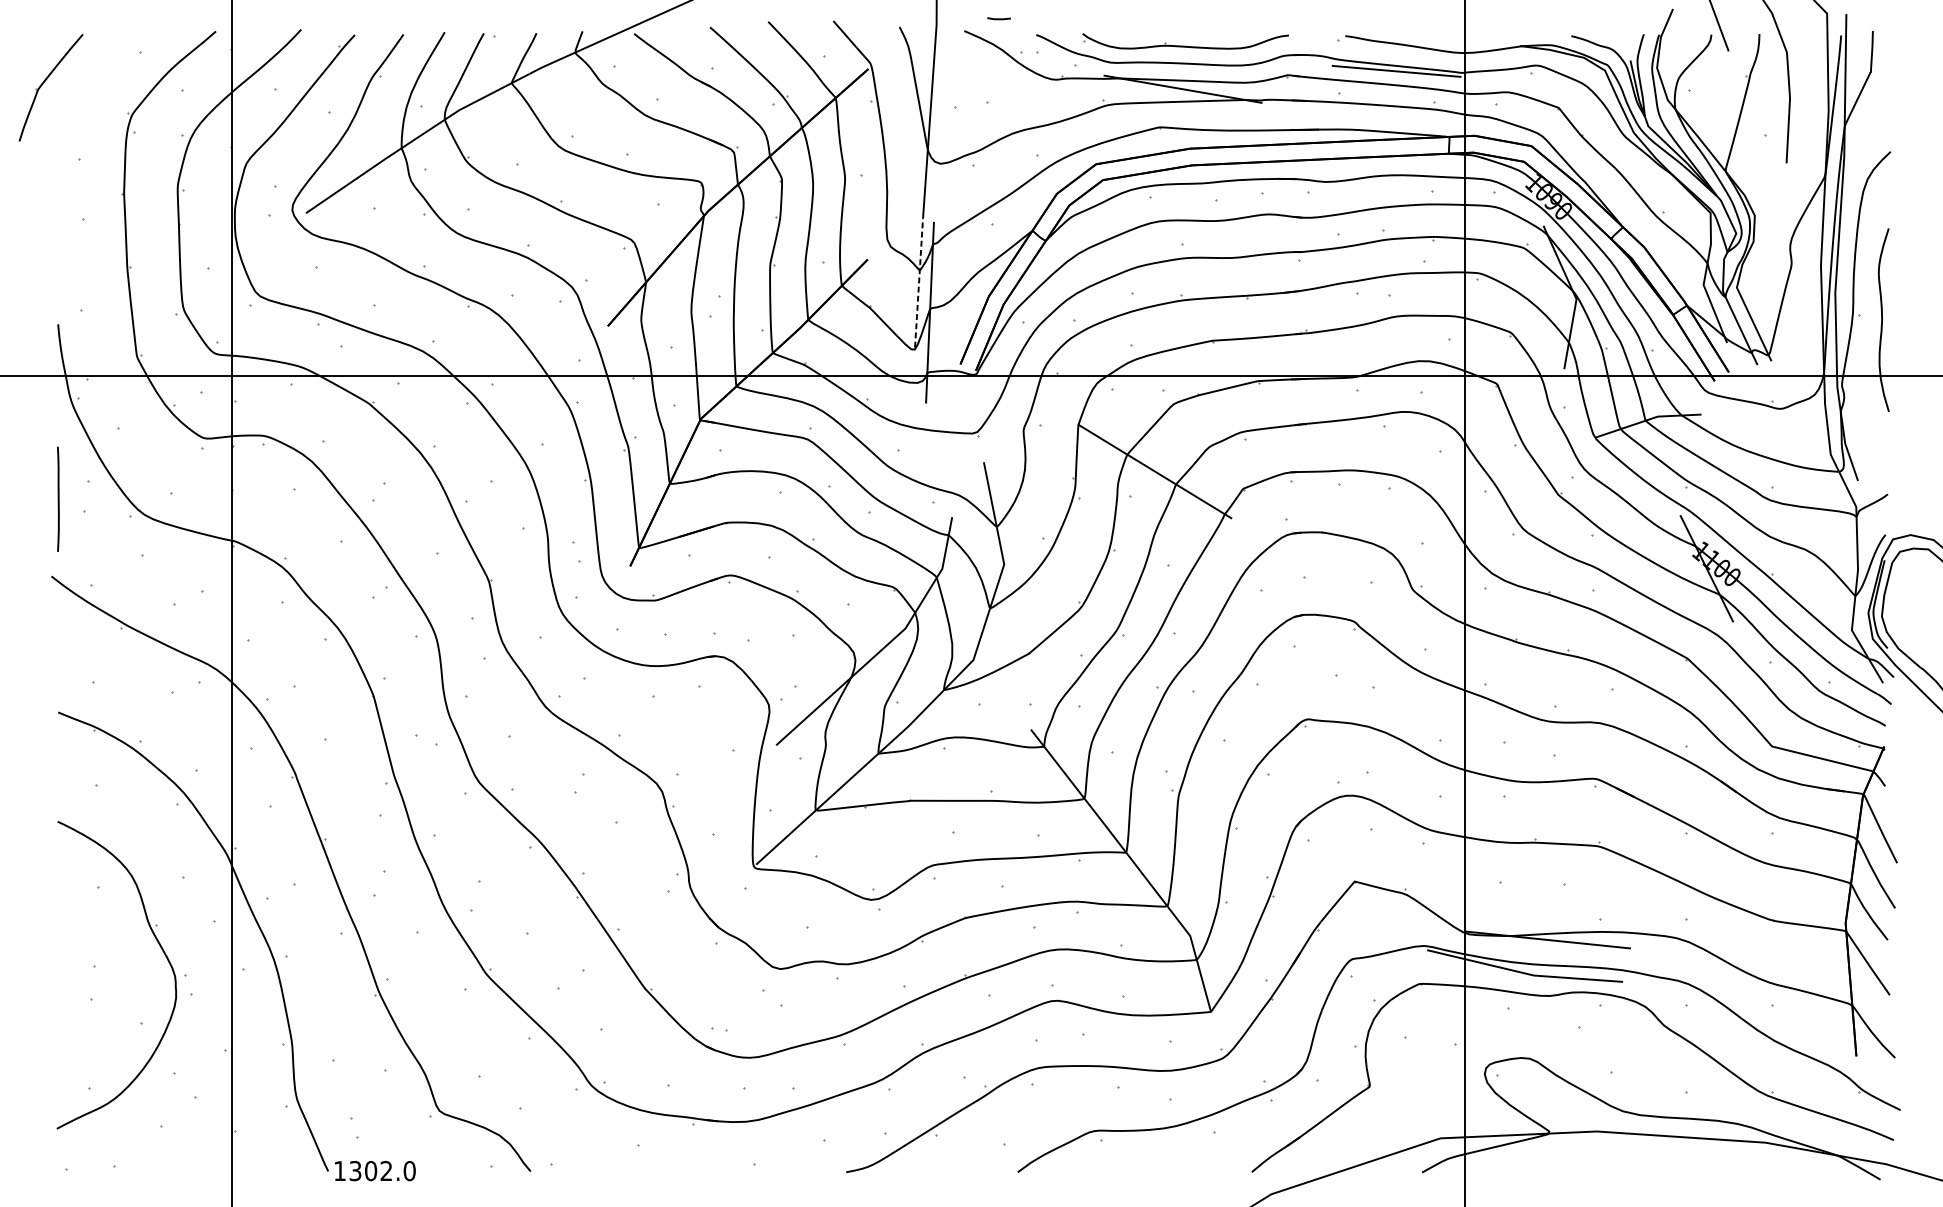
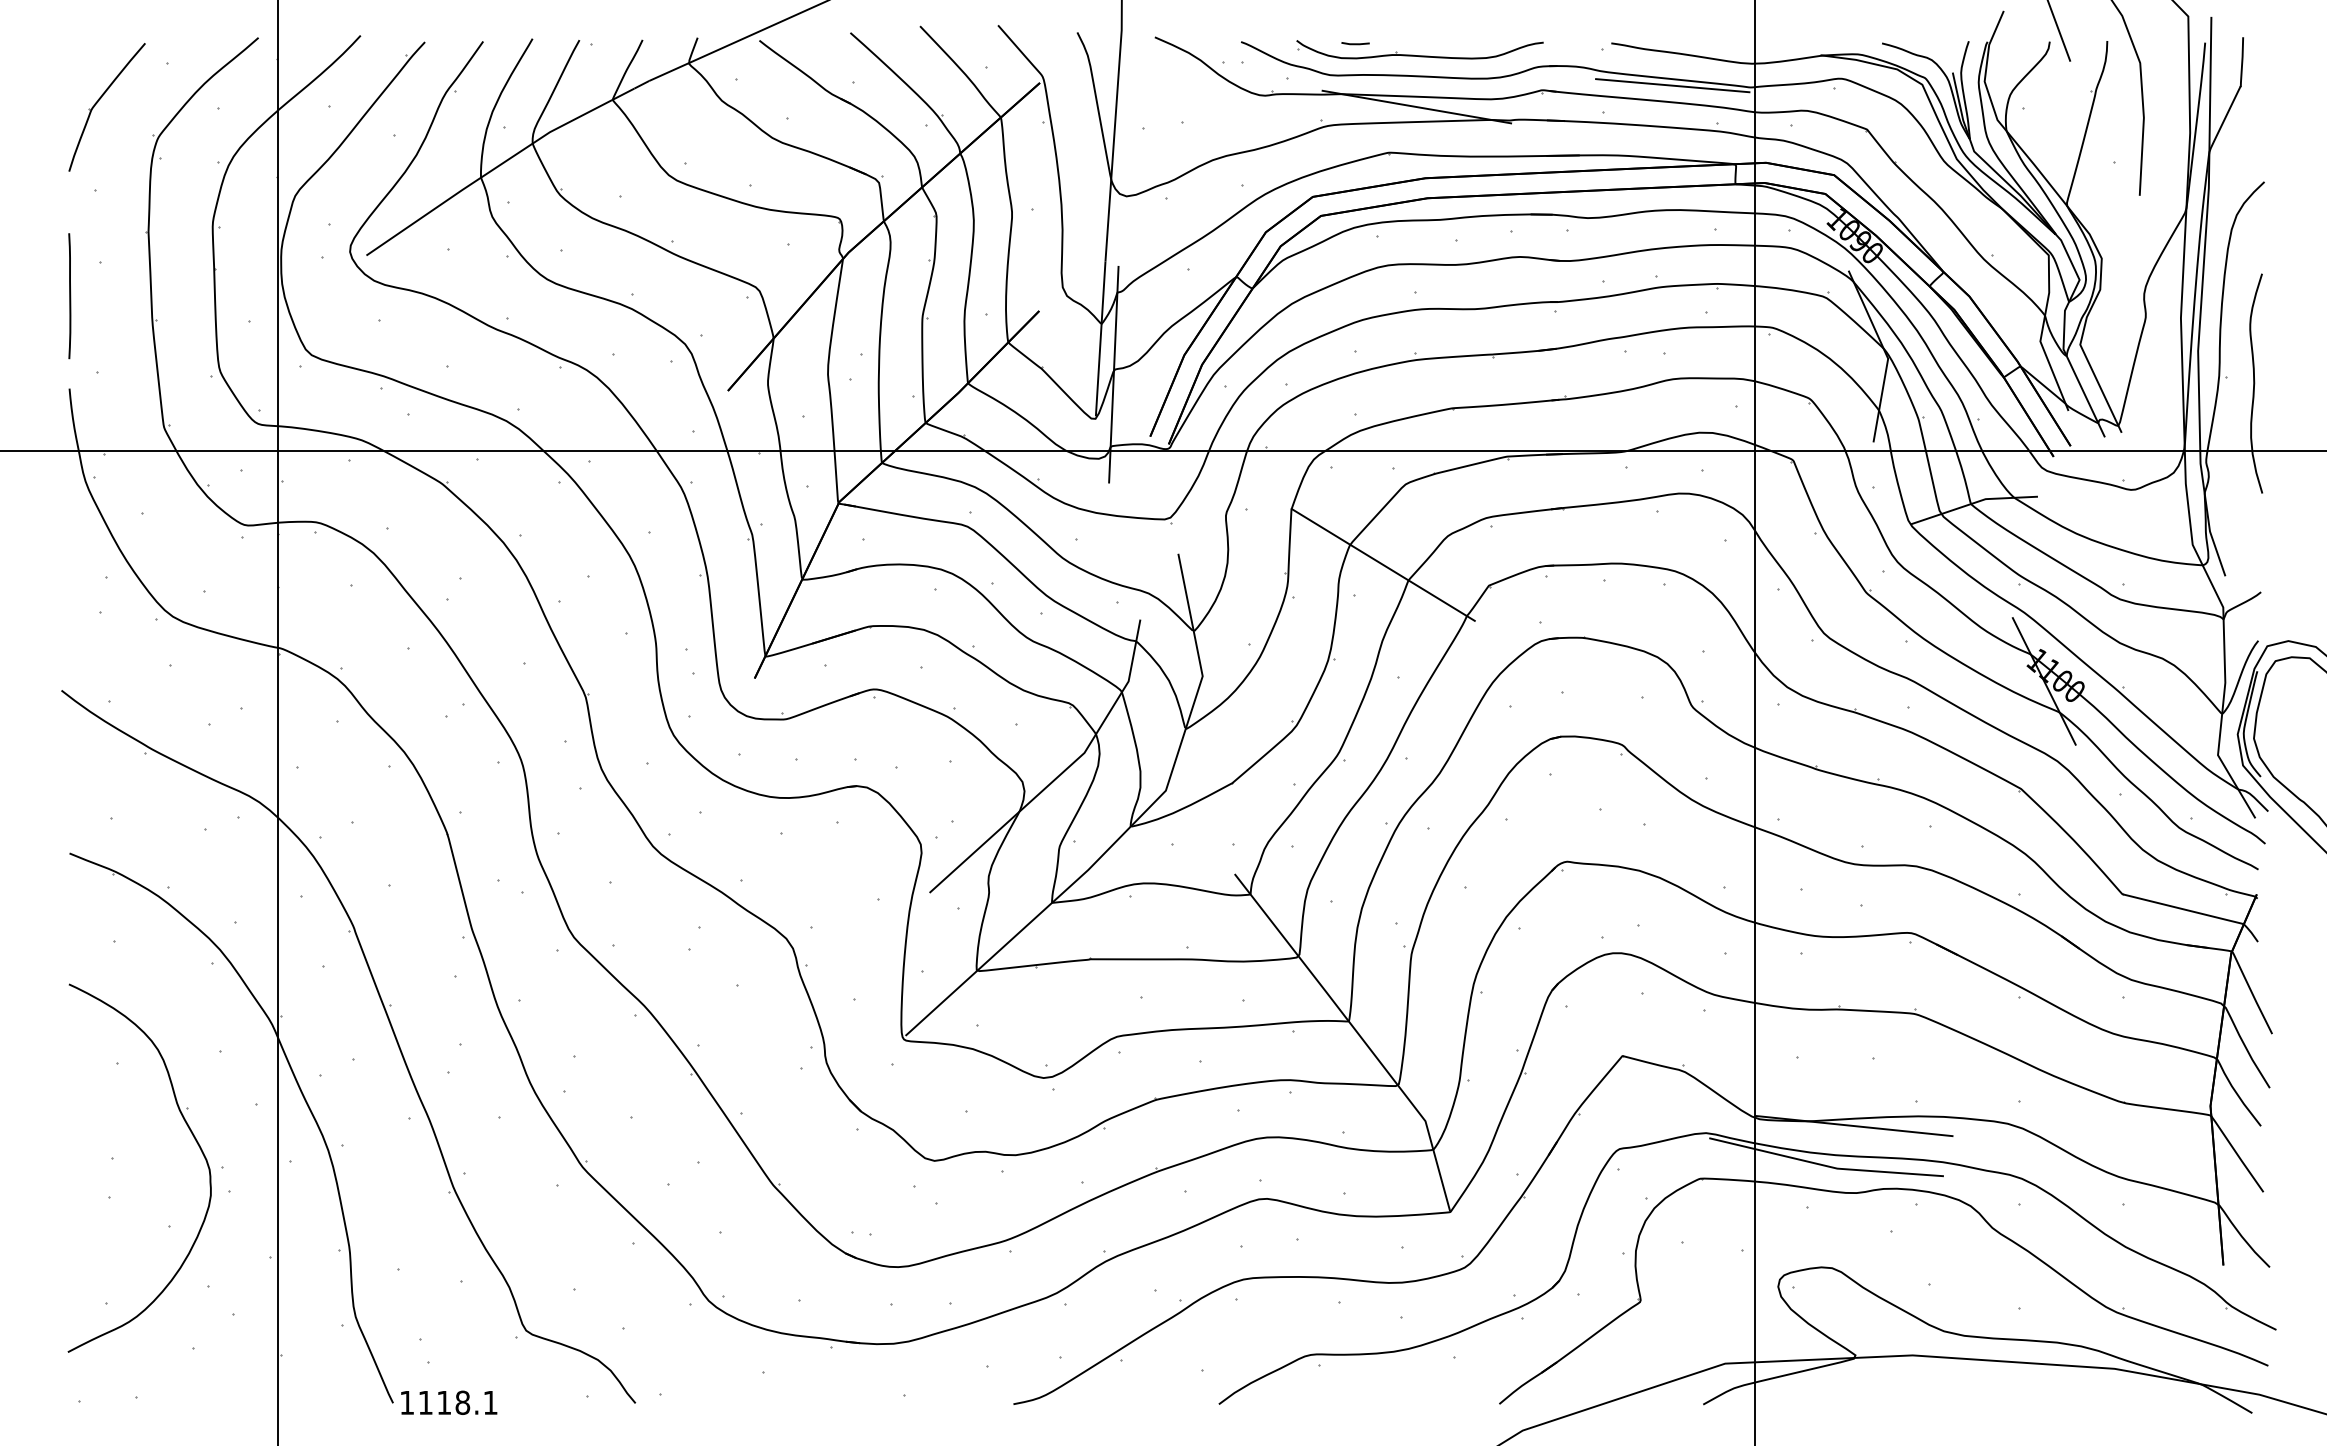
line: (999, 18) -> (1355, 43), moved
part: (43, 83) -> (98, 102), moved
line: (918, 282) -> (1100, 338), dashed -> solid
line: (58, 499) -> (69, 296), moved
text: (382, 1170) -> (457, 1402), 1302.0 -> 1118.1

